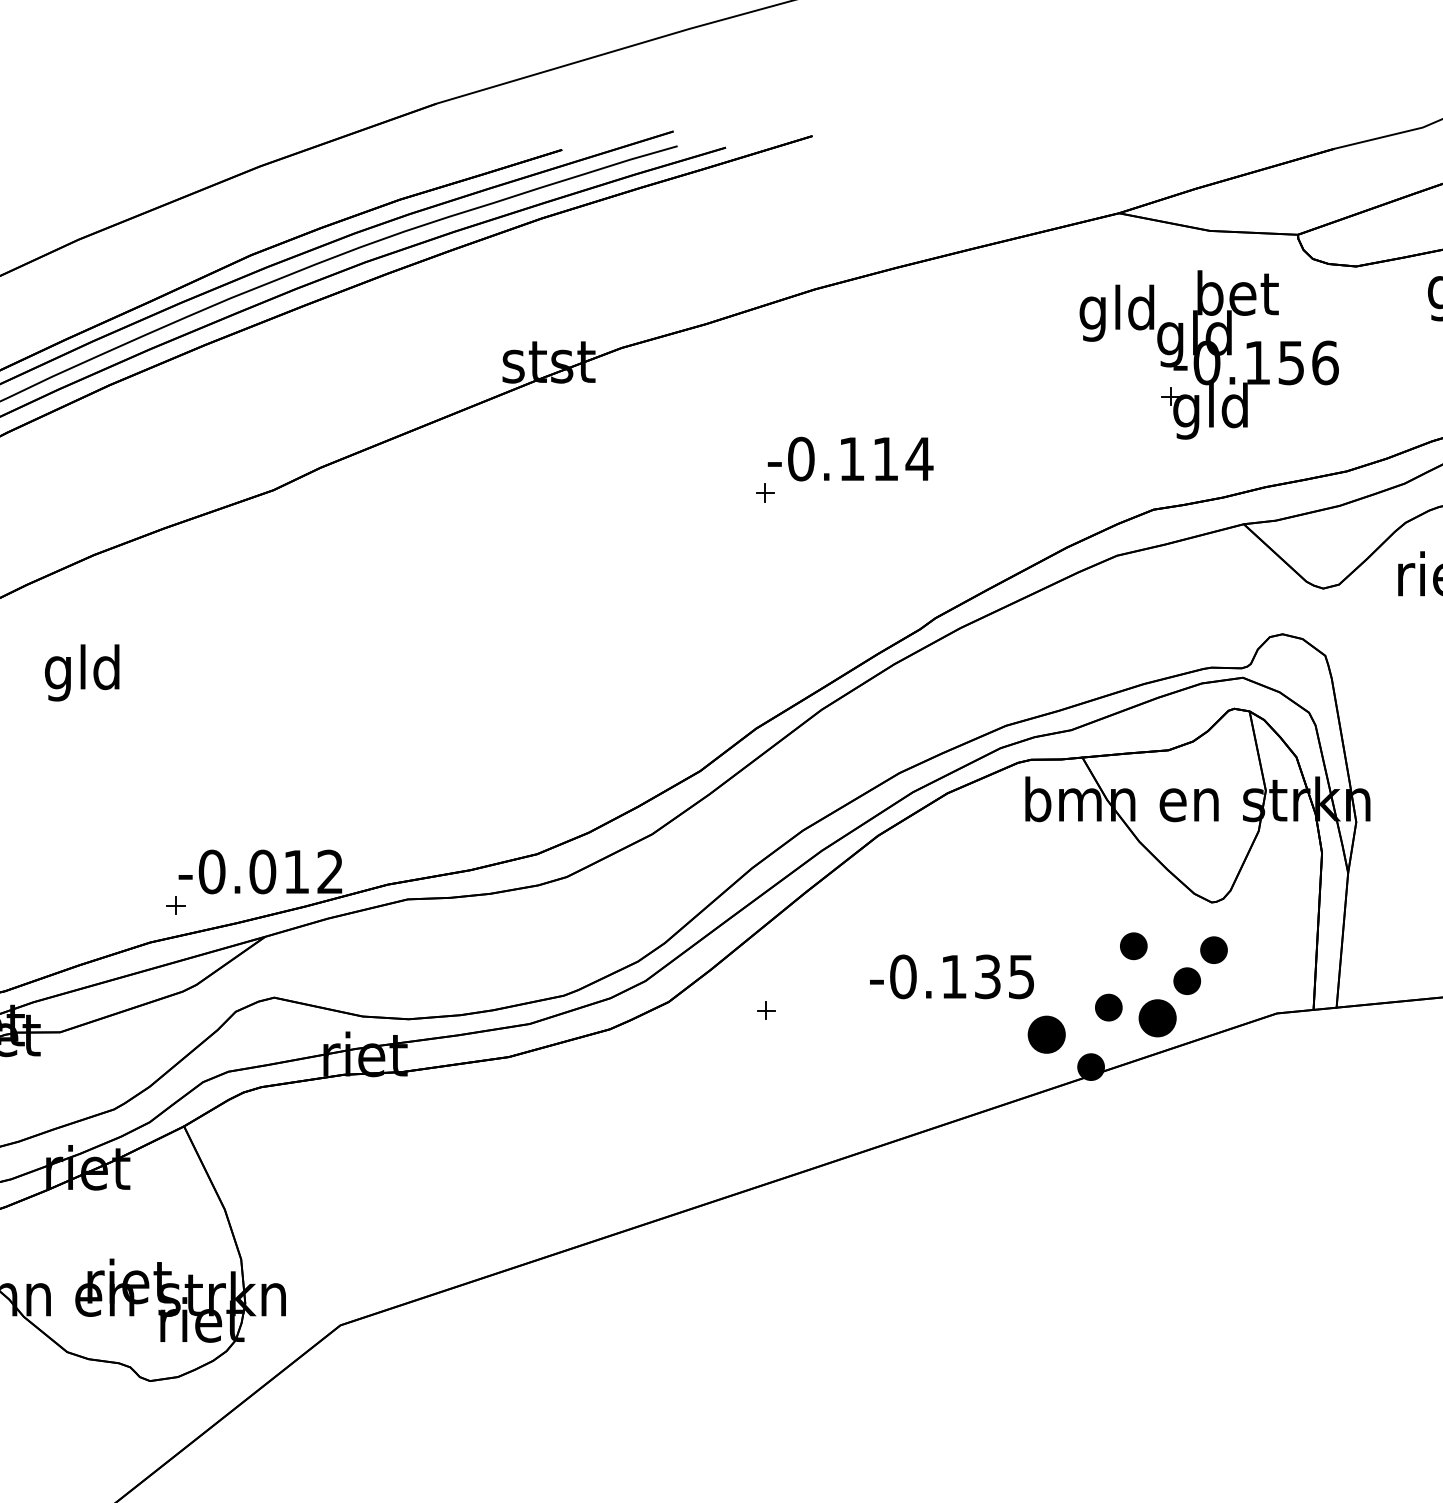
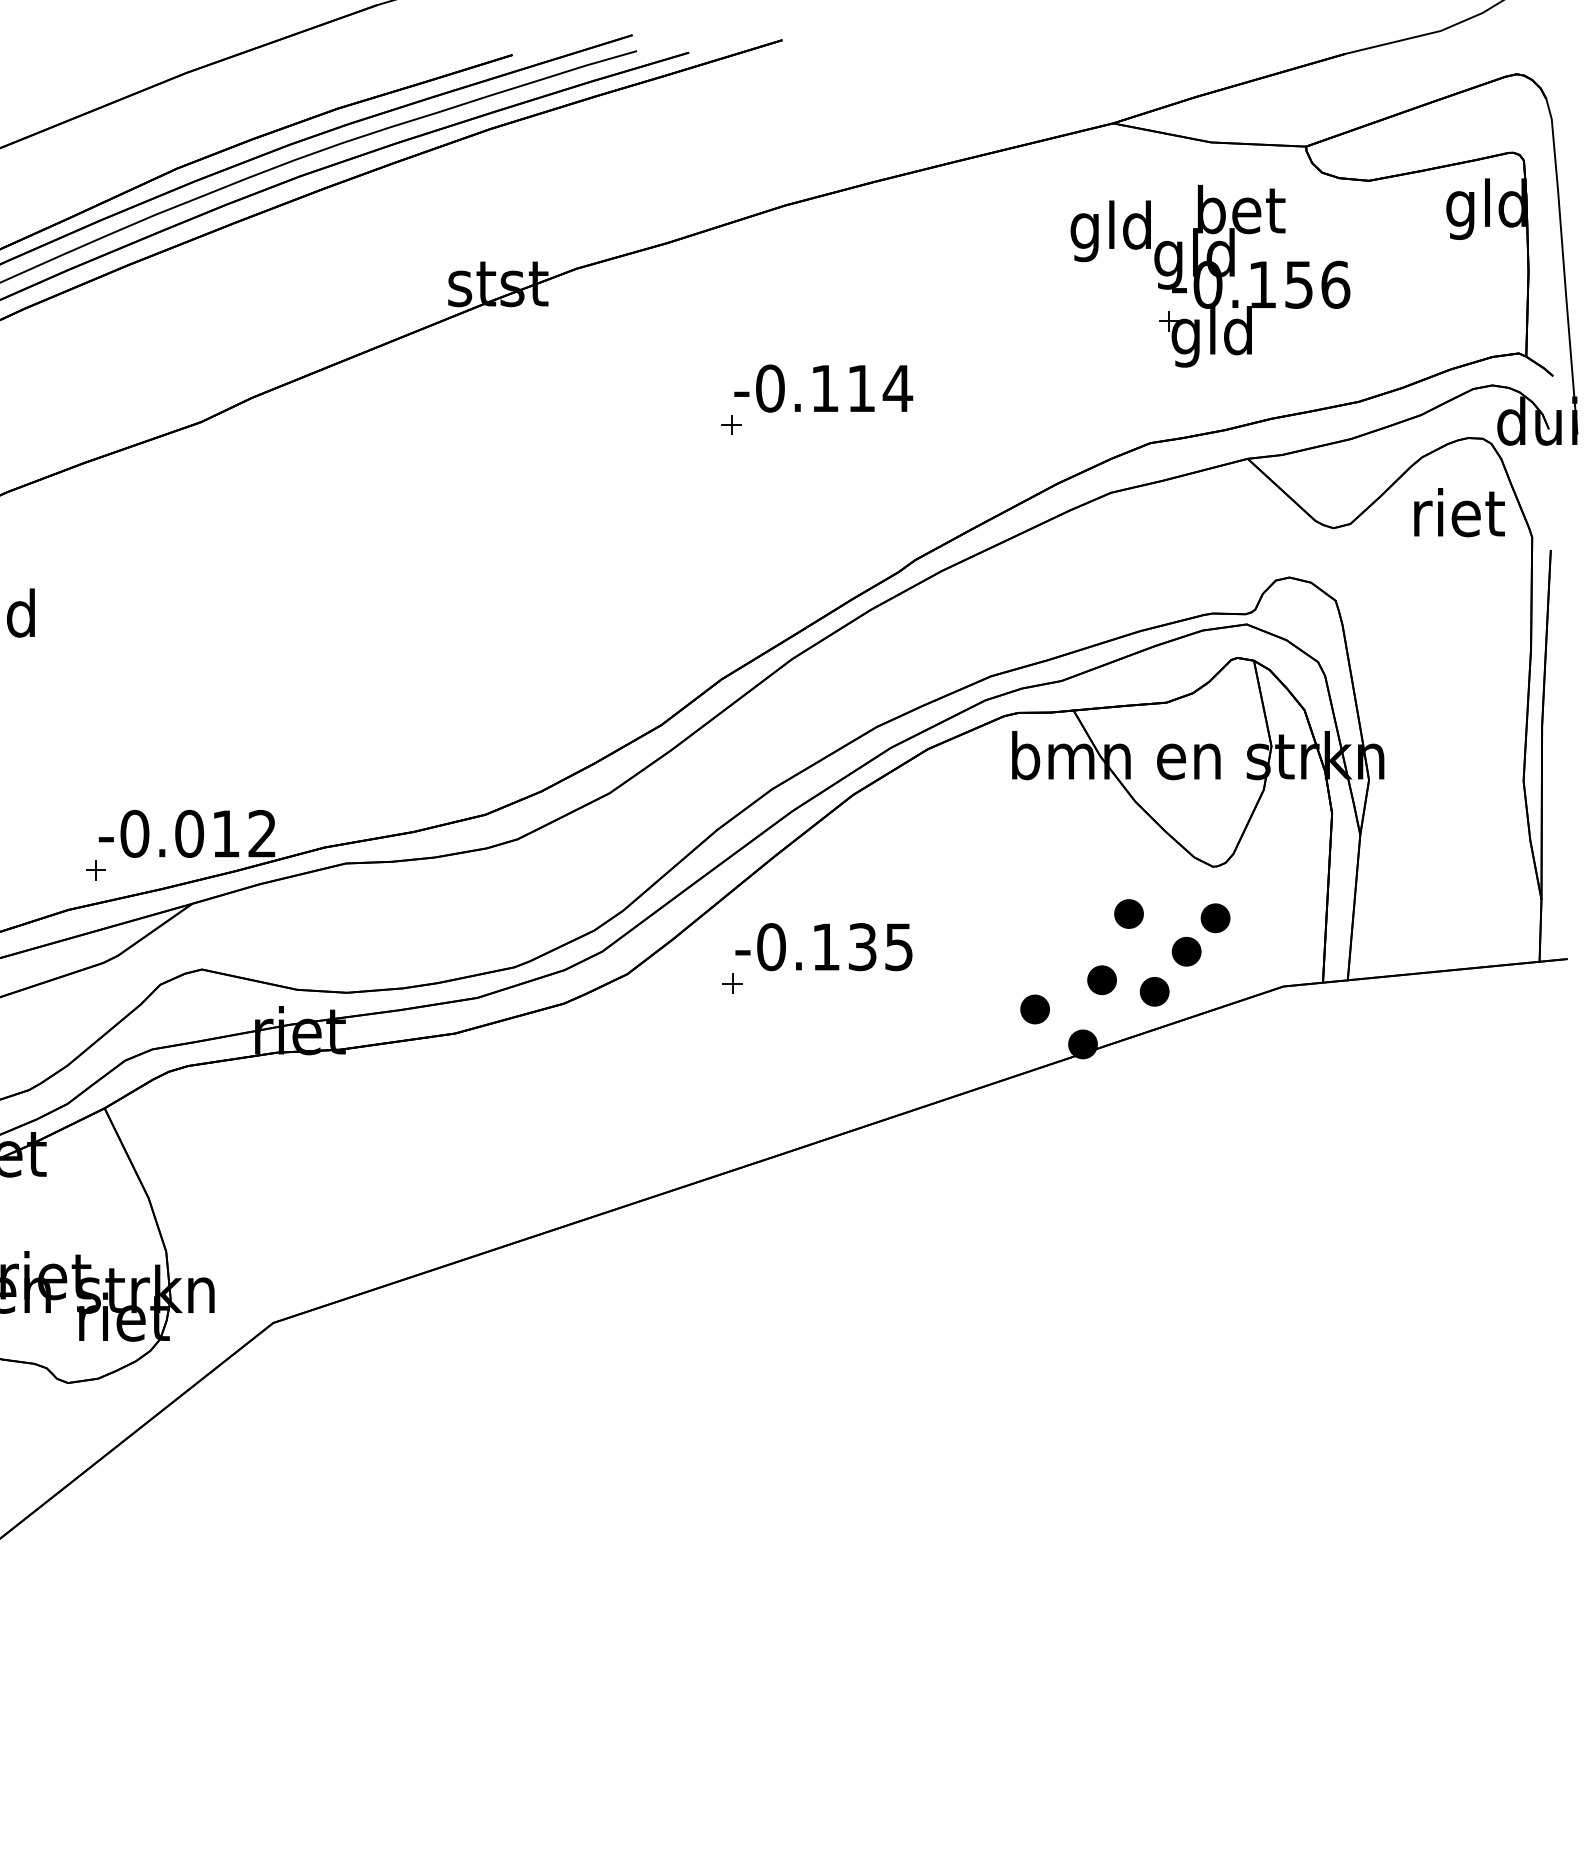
text: (951, 977) -> (823, 947), moved
part: (1157, 1018) -> (1154, 991), size x0.71
part: (1046, 1034) -> (1034, 1009), size x0.71

